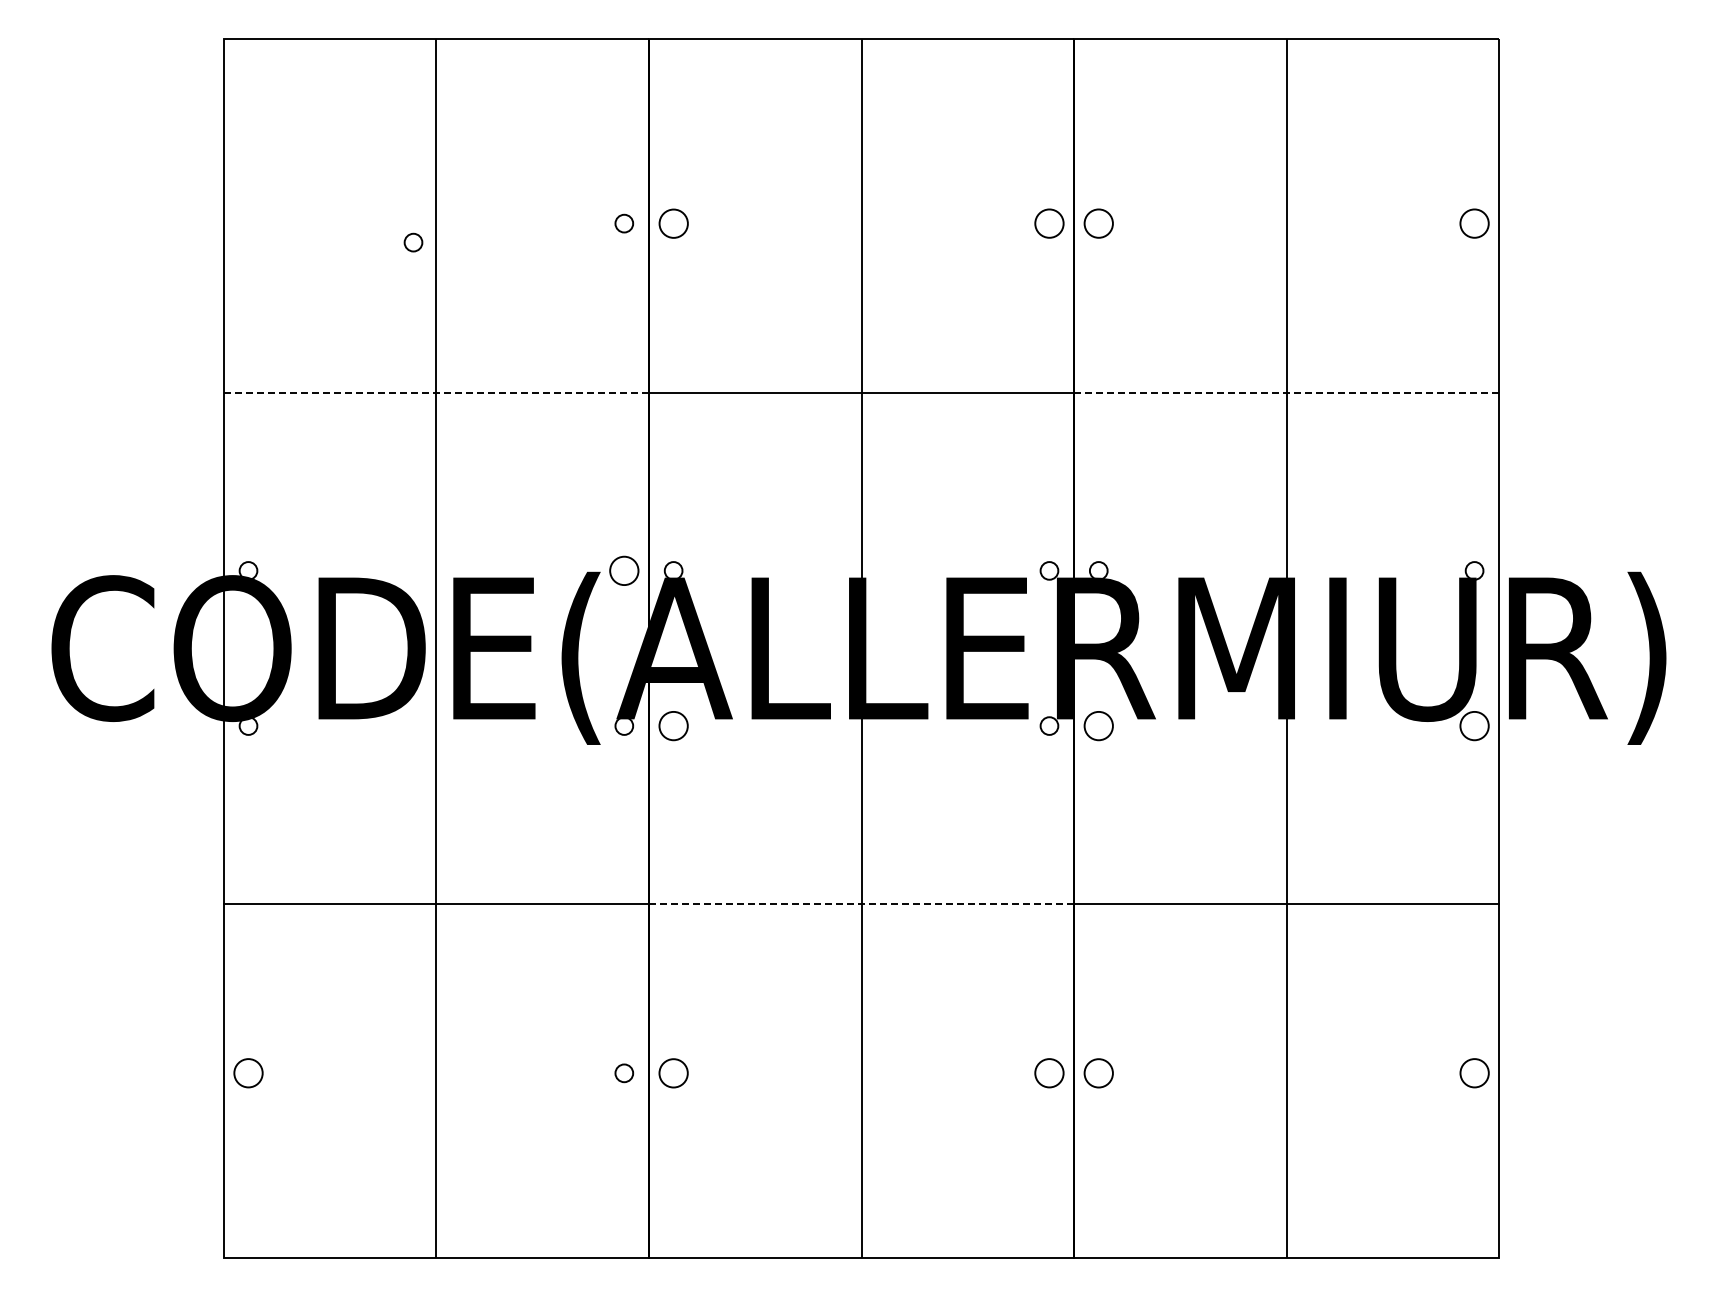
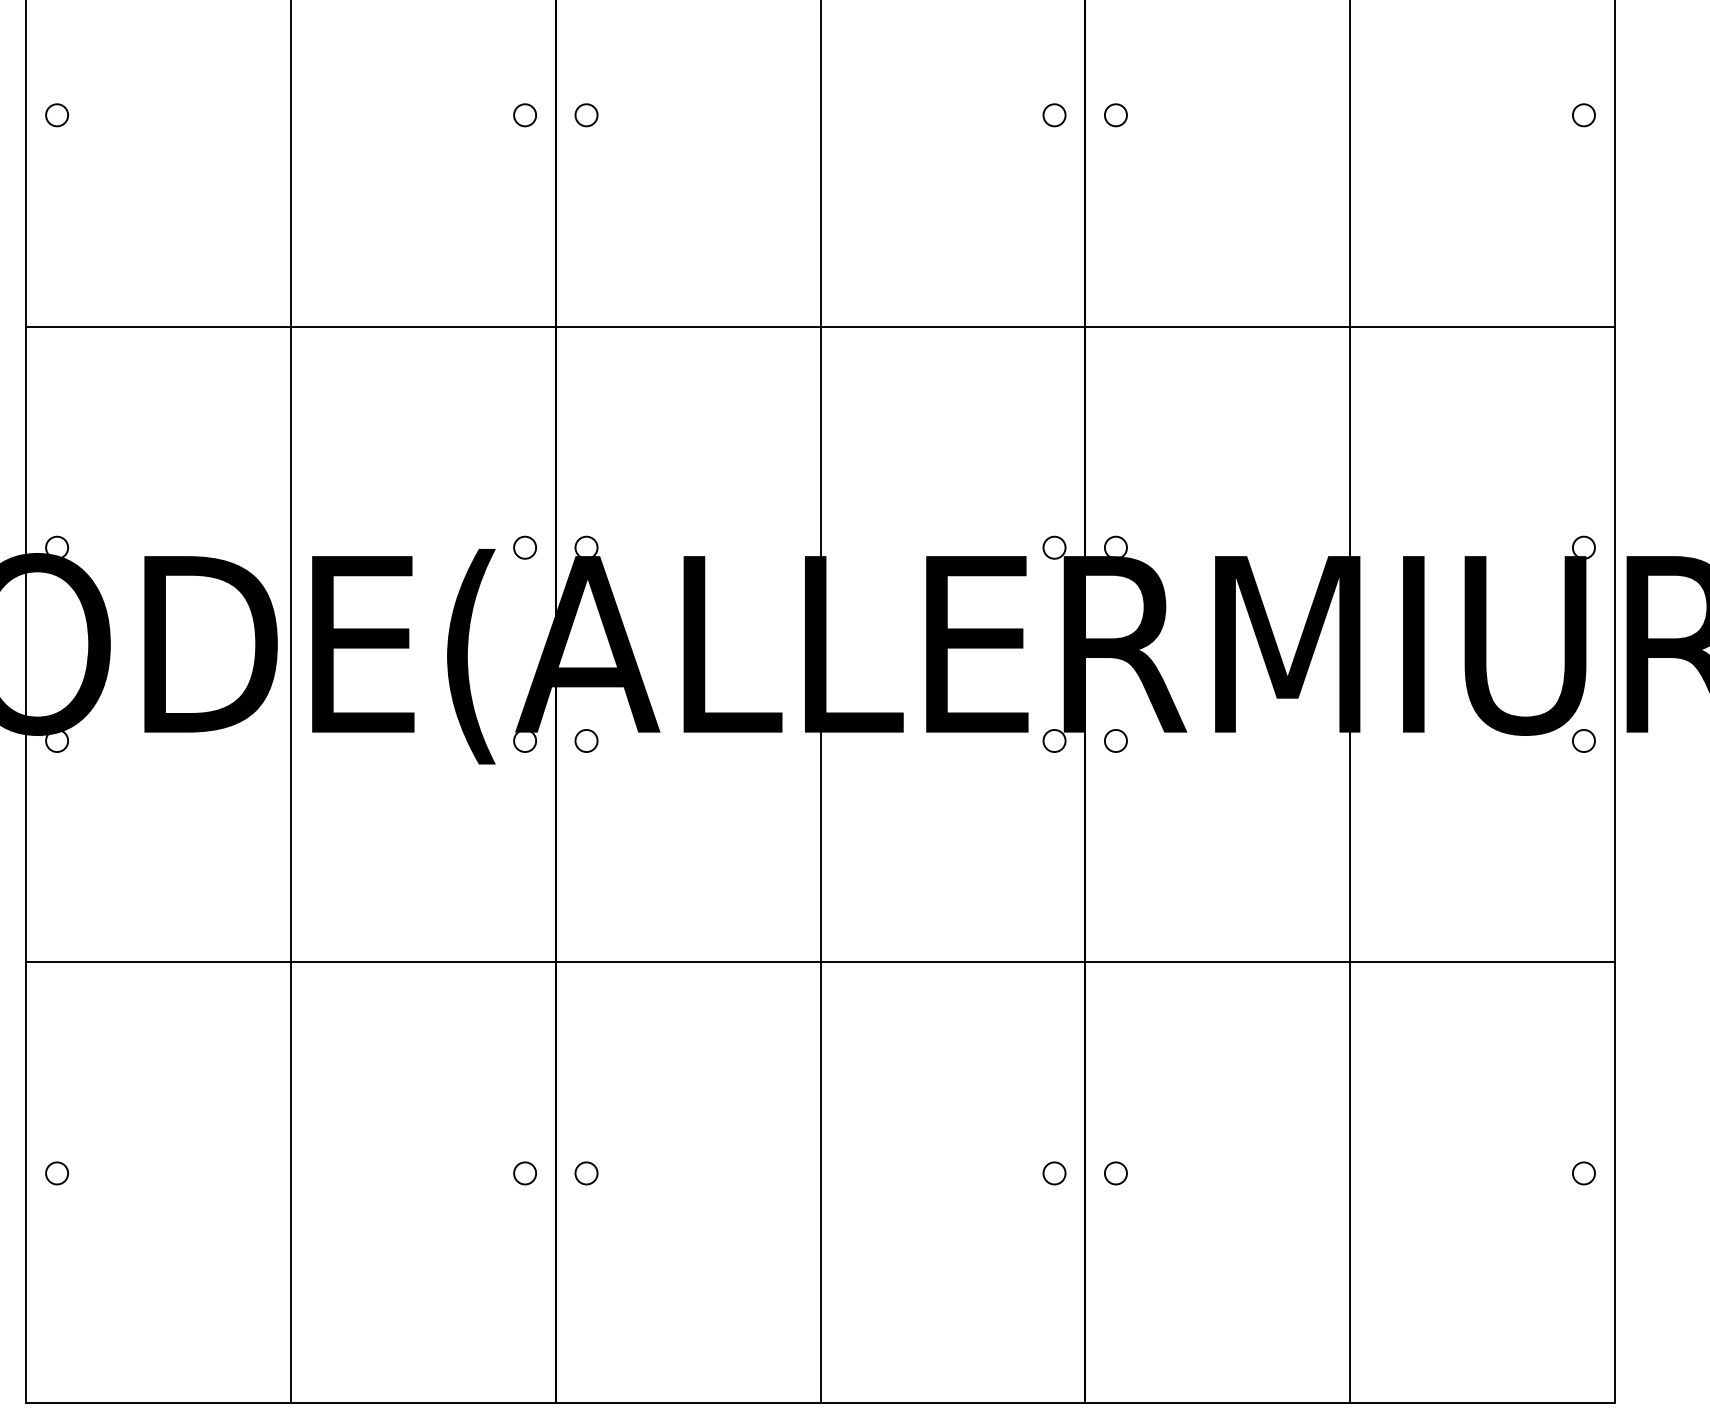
circle: (673, 223) -> (586, 115), size x0.62
circle: (1049, 223) -> (1054, 115), size x0.62
circle: (1098, 223) -> (1115, 115), size x0.62
circle: (1474, 223) -> (1583, 115), size x0.62
circle: (413, 242) -> (57, 115), moved
line: (436, 393) -> (291, 326), dashed -> solid
line: (1286, 393) -> (1349, 326), dashed -> solid
circle: (624, 570) -> (525, 547), size x0.62
circle: (673, 725) -> (586, 740), size x0.62
circle: (1098, 725) -> (1115, 740), size x0.62
circle: (1474, 725) -> (1583, 740), size x0.62
line: (861, 903) -> (820, 961), dashed -> solid
circle: (248, 1073) -> (57, 1173), size x0.62
circle: (673, 1073) -> (586, 1173), size x0.62
circle: (1049, 1073) -> (1054, 1173), size x0.62
circle: (1098, 1073) -> (1115, 1173), size x0.62
circle: (1474, 1073) -> (1583, 1173), size x0.62

